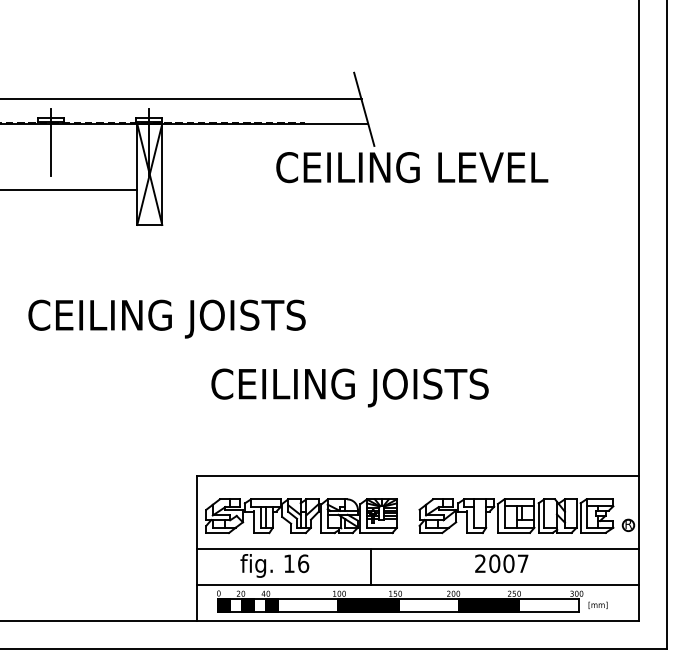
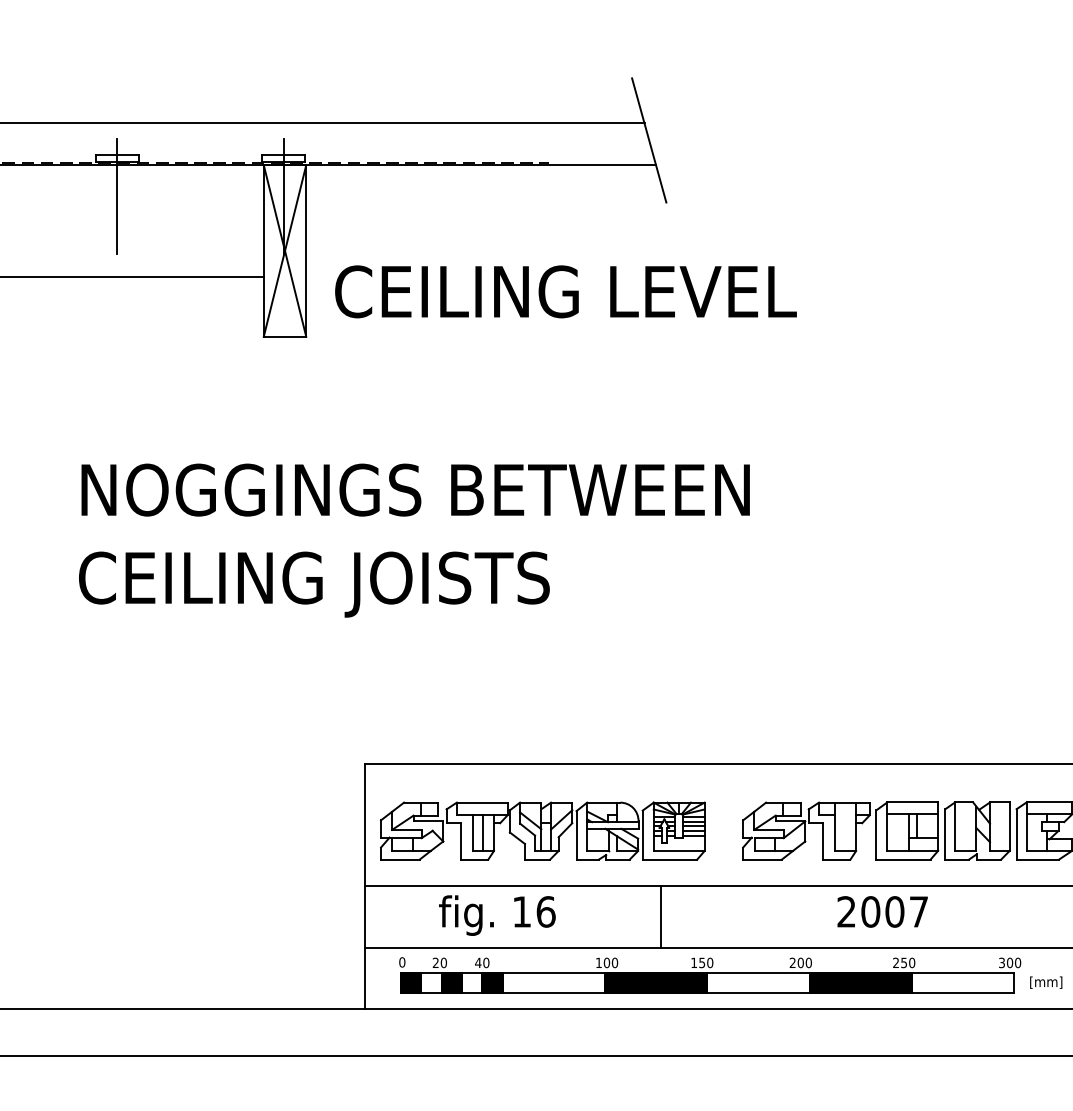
text: (412, 167) -> (566, 291), moved
text: (225, 318) -> (413, 495), CEILING JOISTS -> NOGGINGS BETWEEN
text: (349, 387) -> (313, 583), moved

